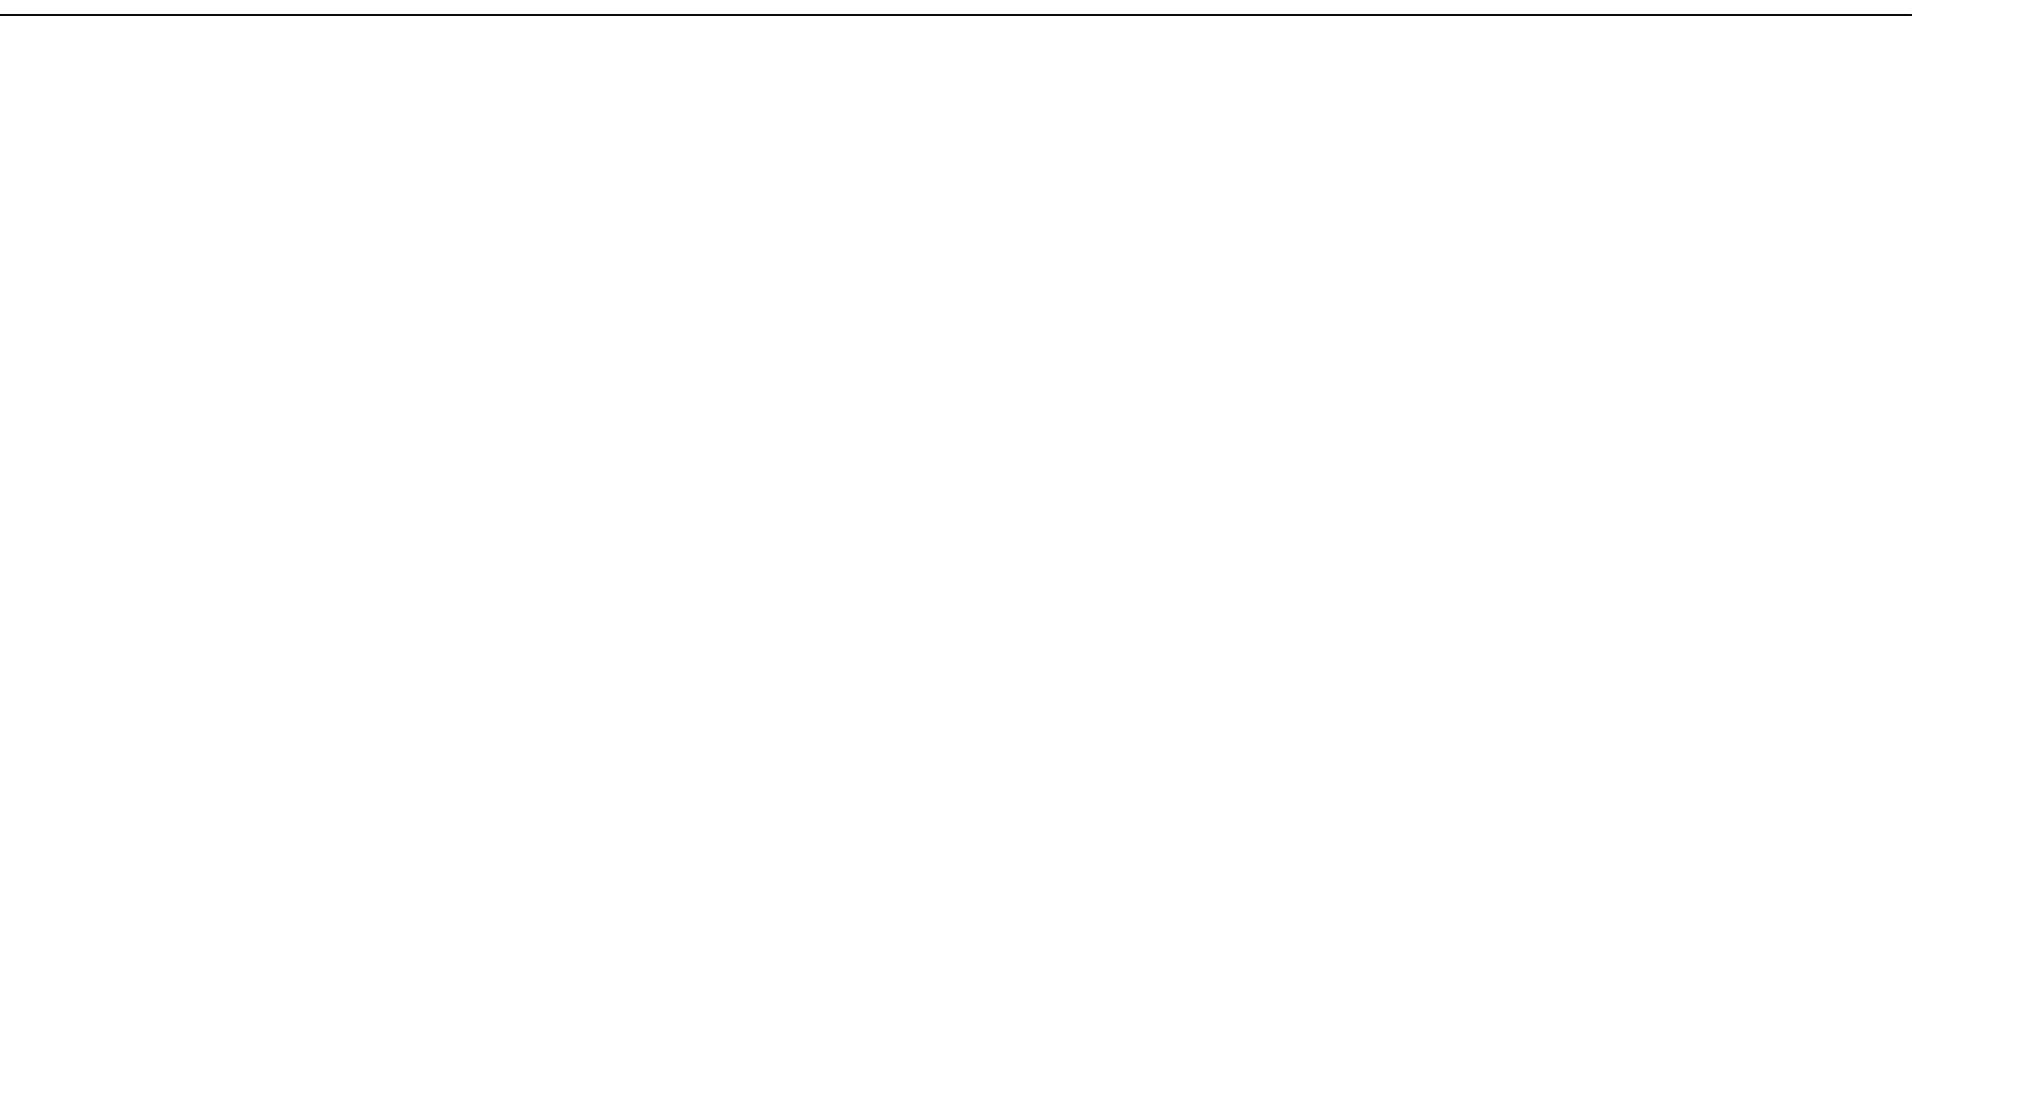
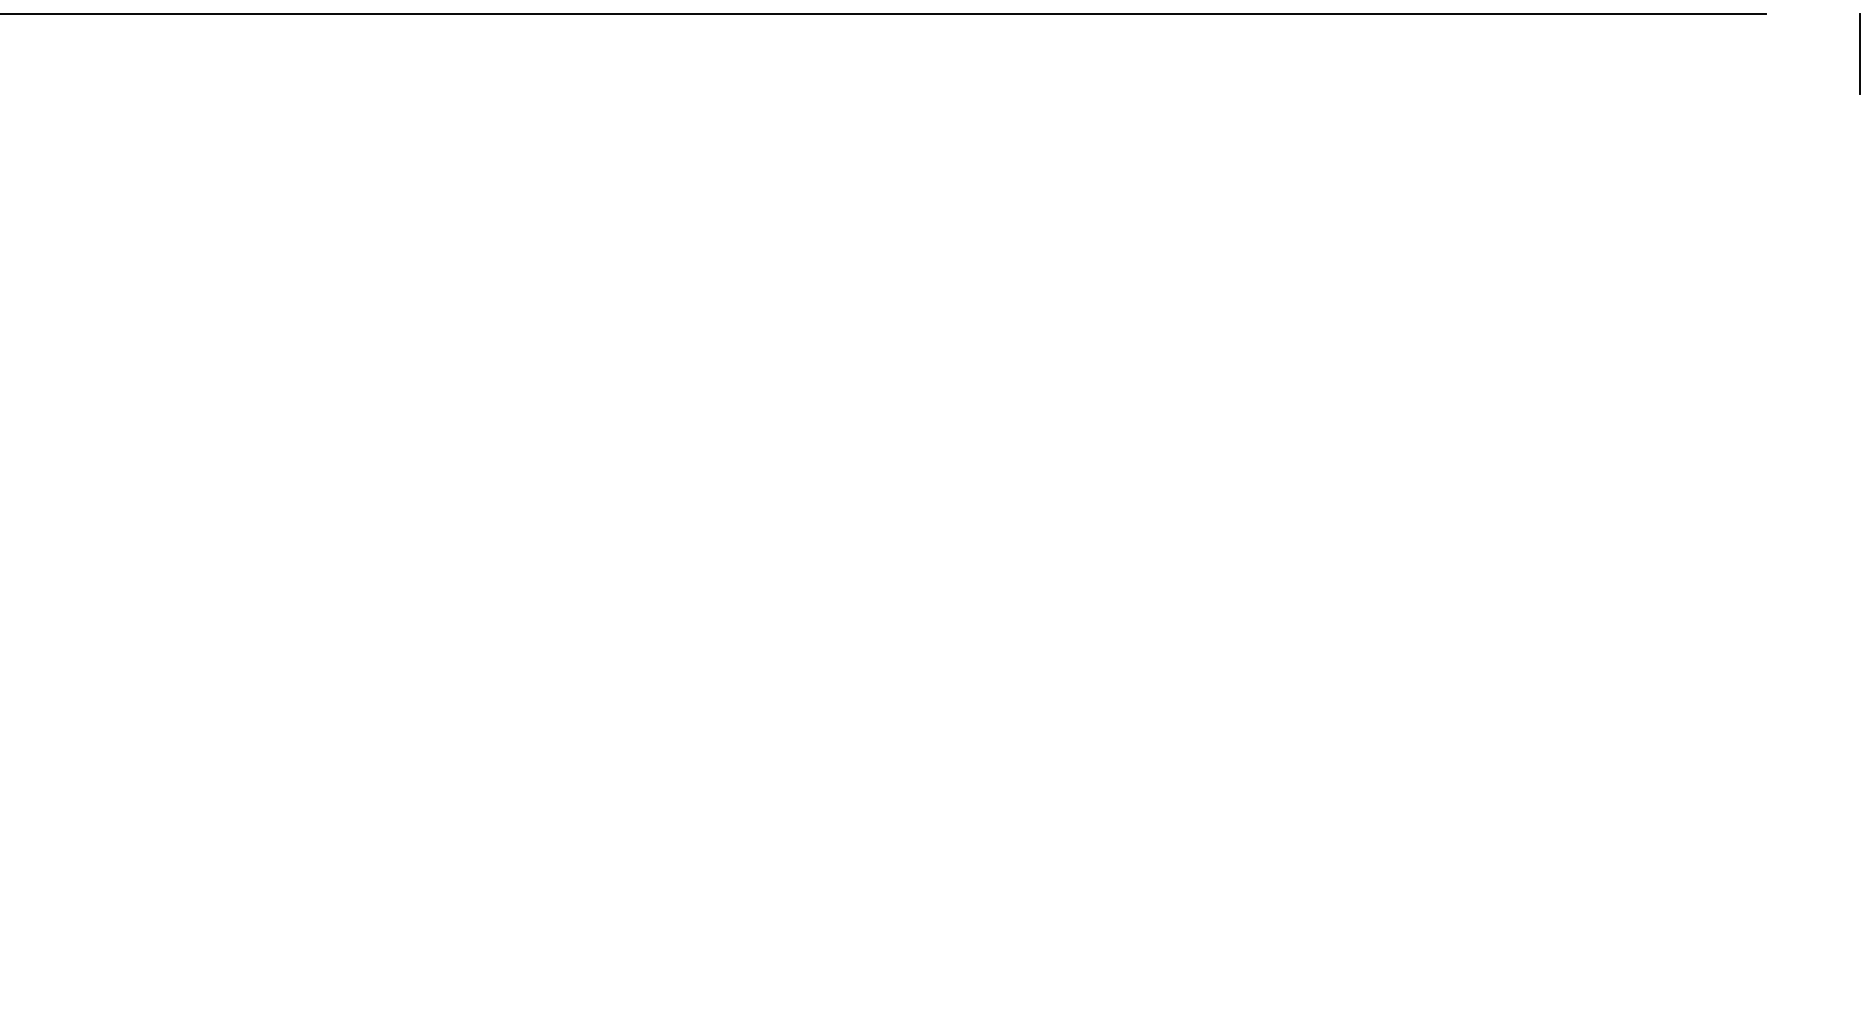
line: (2012, 58) -> (1860, 54), added

